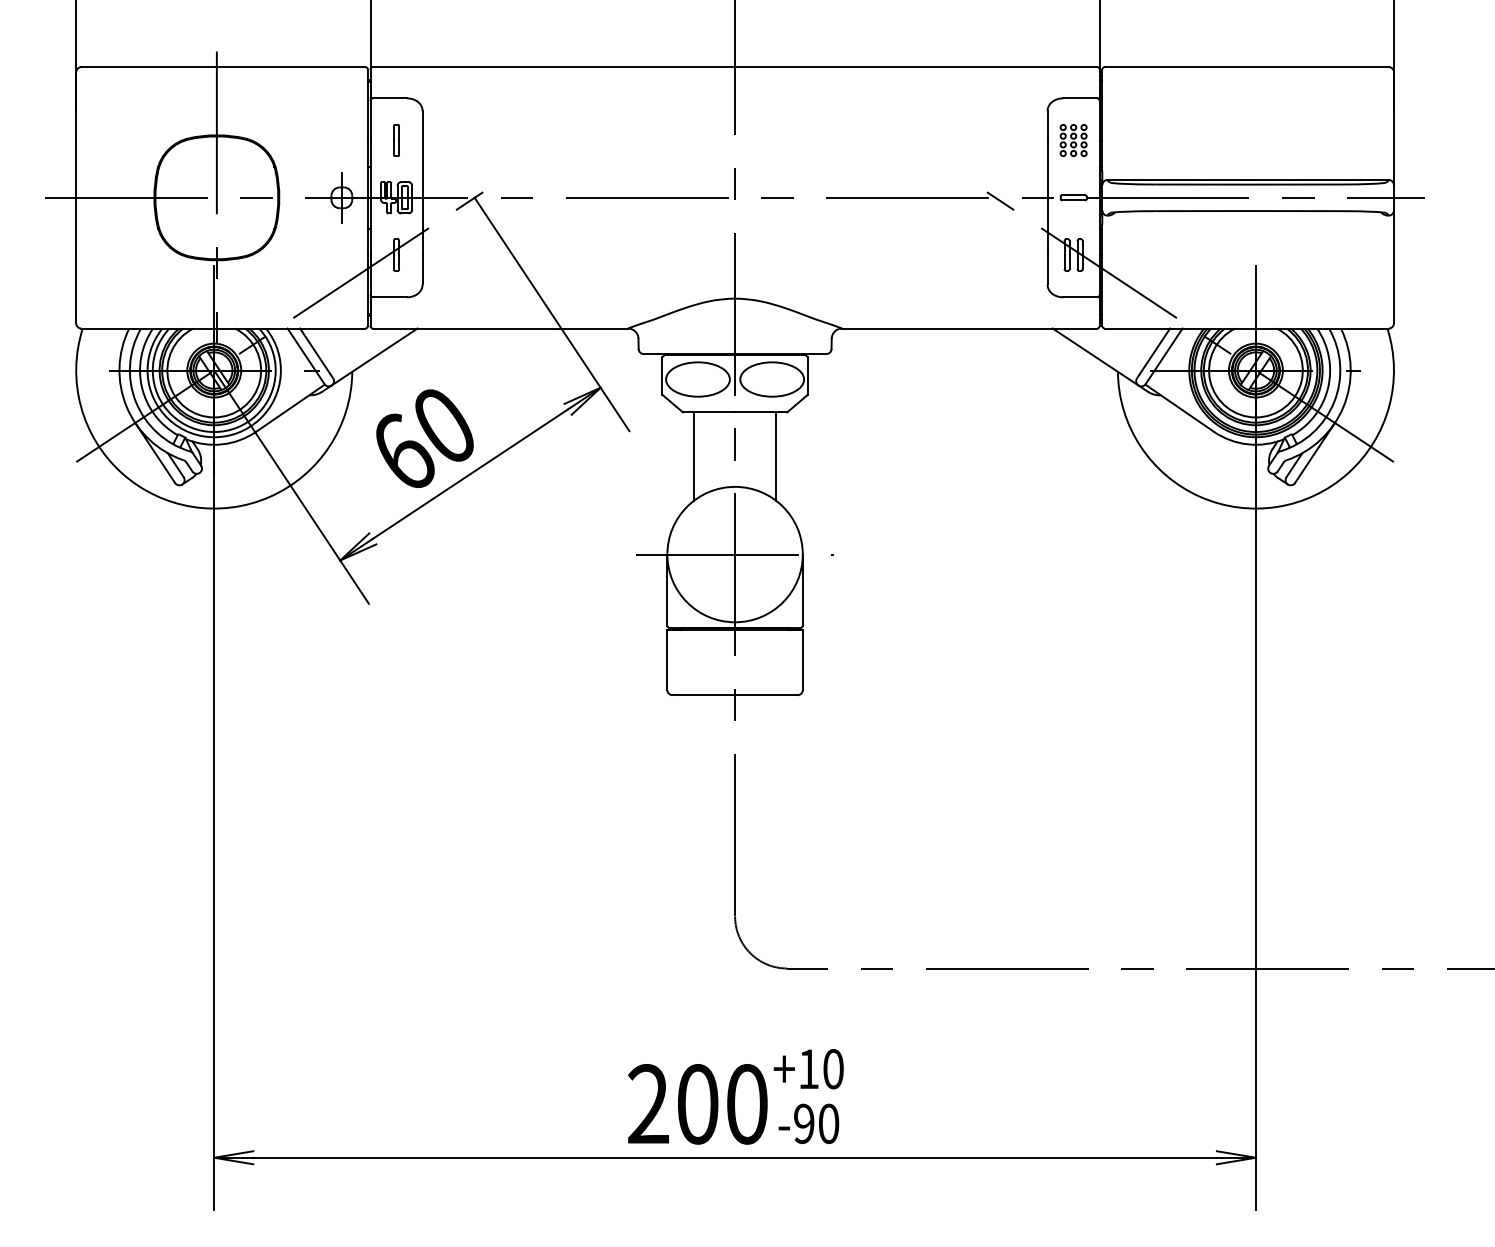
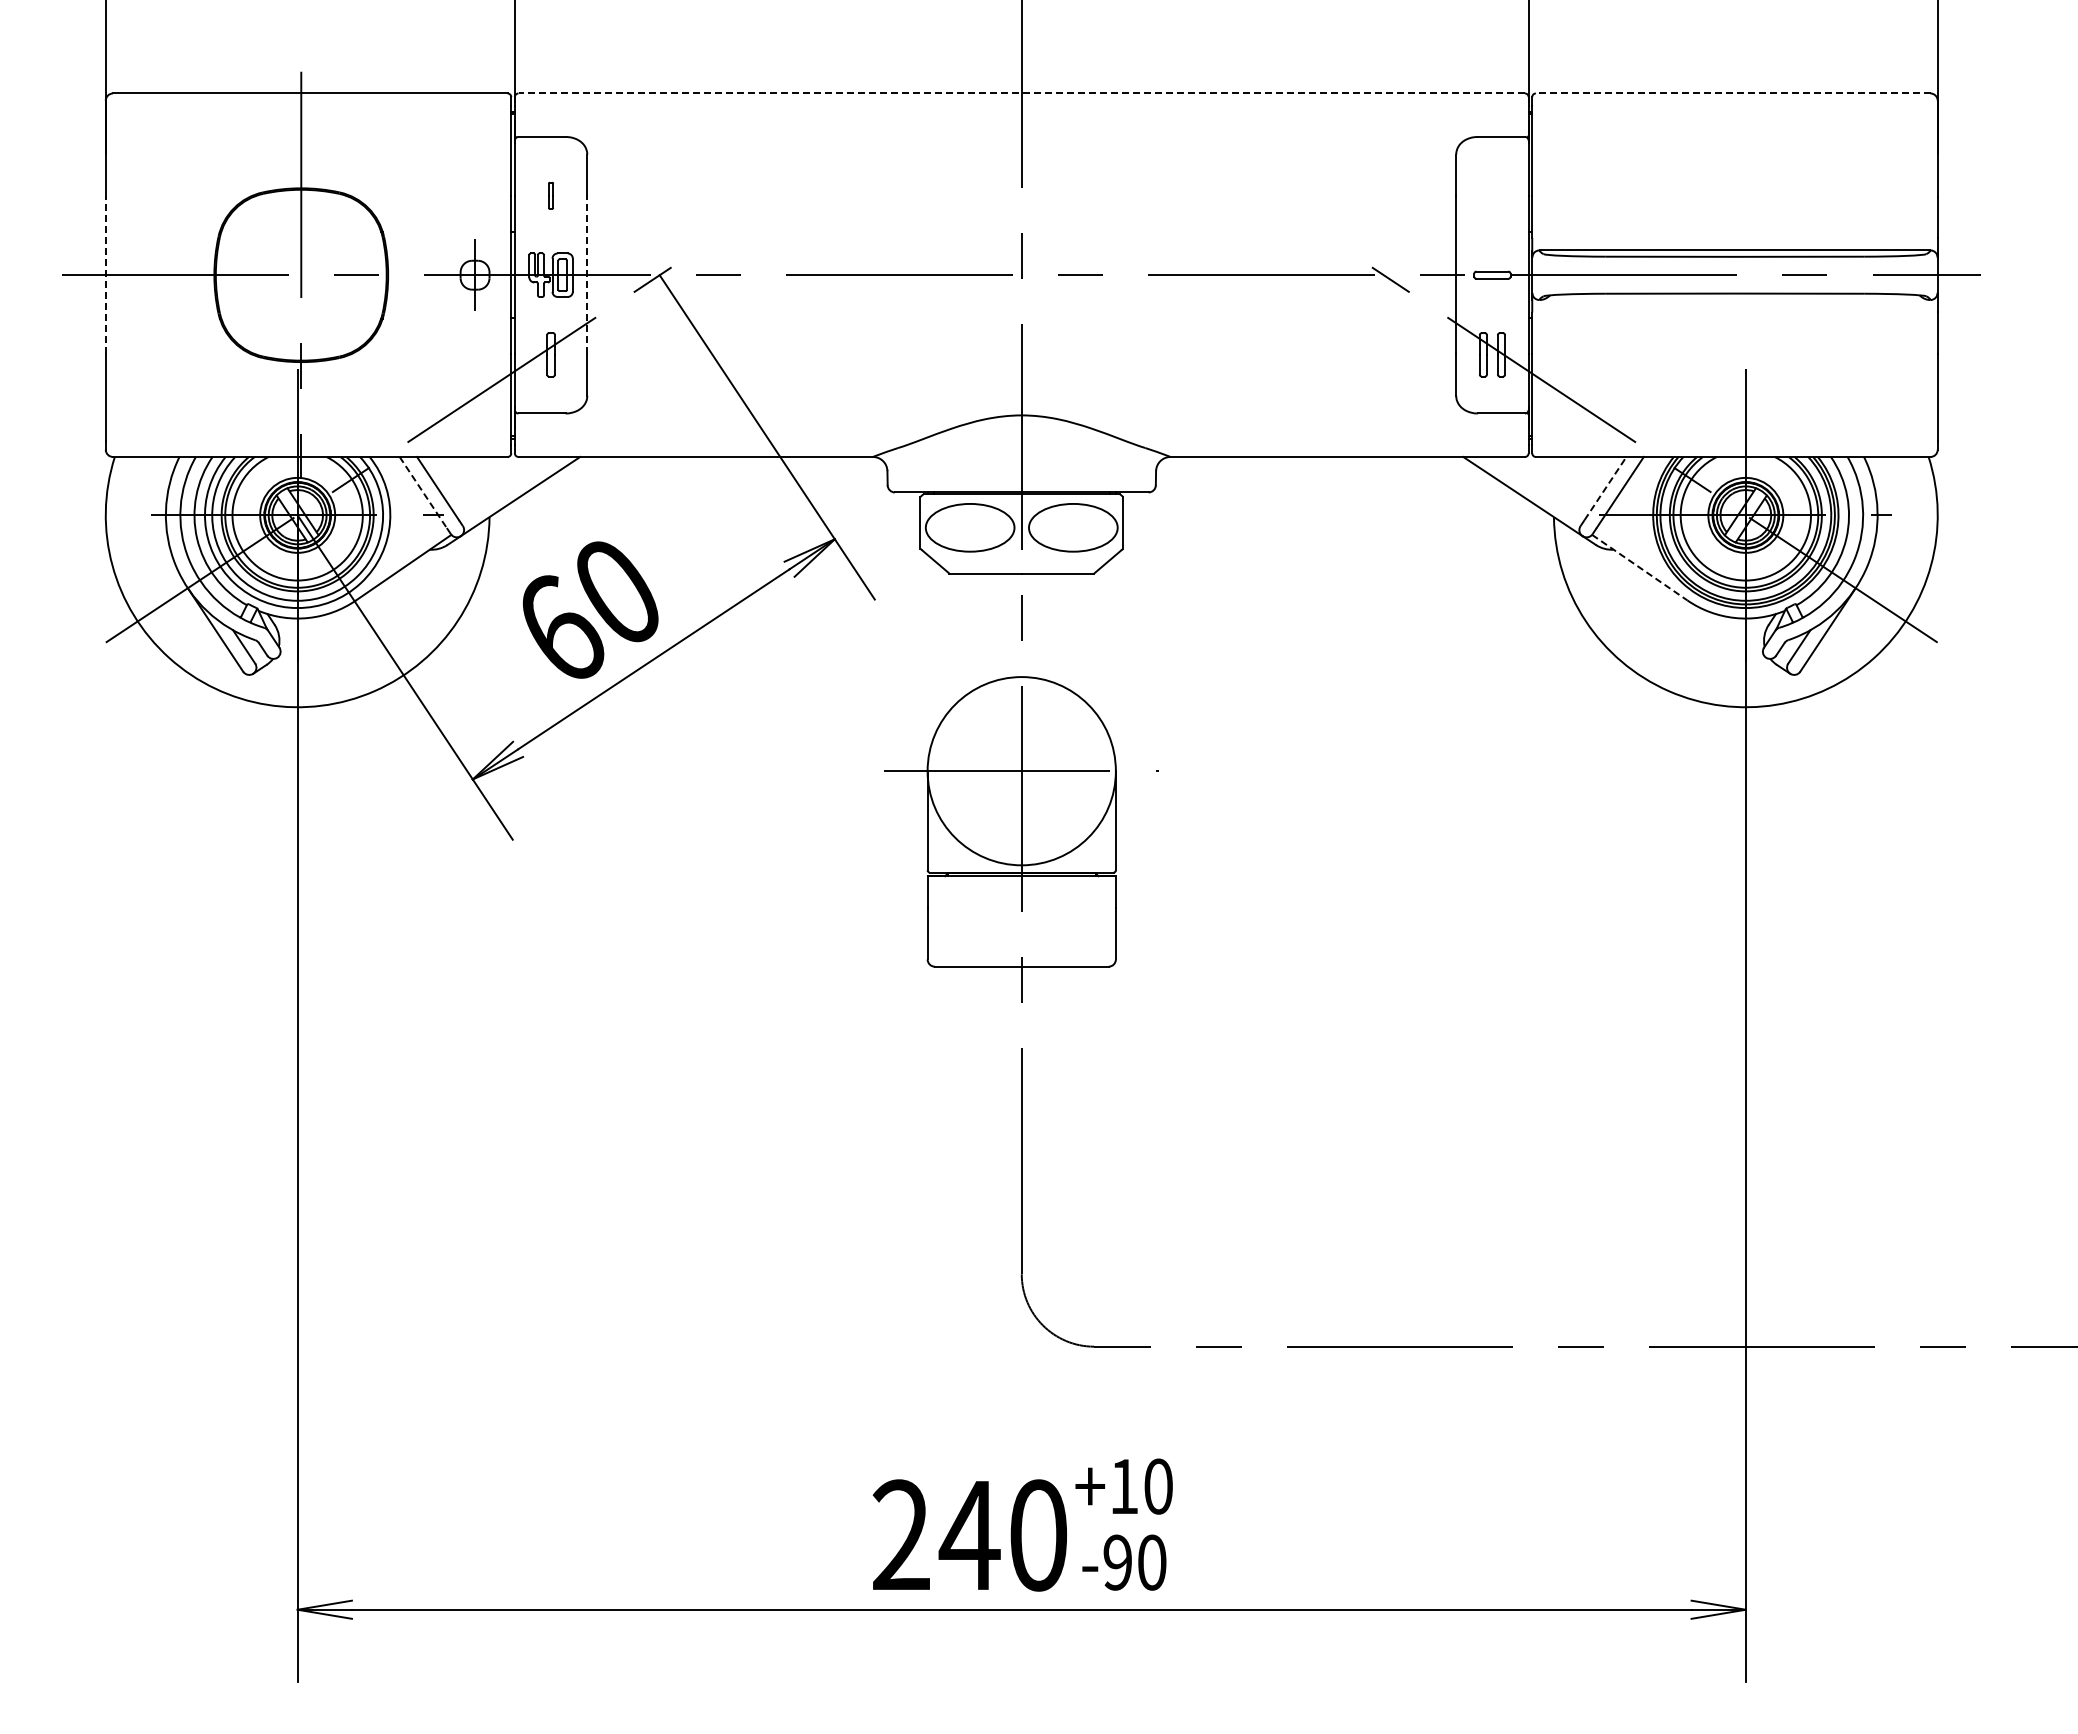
line: (734, 67) -> (1021, 93), solid -> dashed
line: (1246, 67) -> (1732, 93), solid -> dashed
part: (396, 140) -> (550, 195), size x0.6
part: (1073, 140) -> (1492, 195), removed
line: (76, 197) -> (105, 274), solid -> dashed
line: (422, 197) -> (587, 274), solid -> dashed
line: (1154, 351) -> (1605, 488), solid -> dashed
line: (304, 354) -> (423, 492), solid -> dashed
line: (1179, 408) -> (1639, 567), solid -> dashed
line: (693, 456) -> (964, 634), removed
line: (775, 456) -> (1078, 634), removed
text: (697, 1104) -> (969, 1535), 200 -> 240

